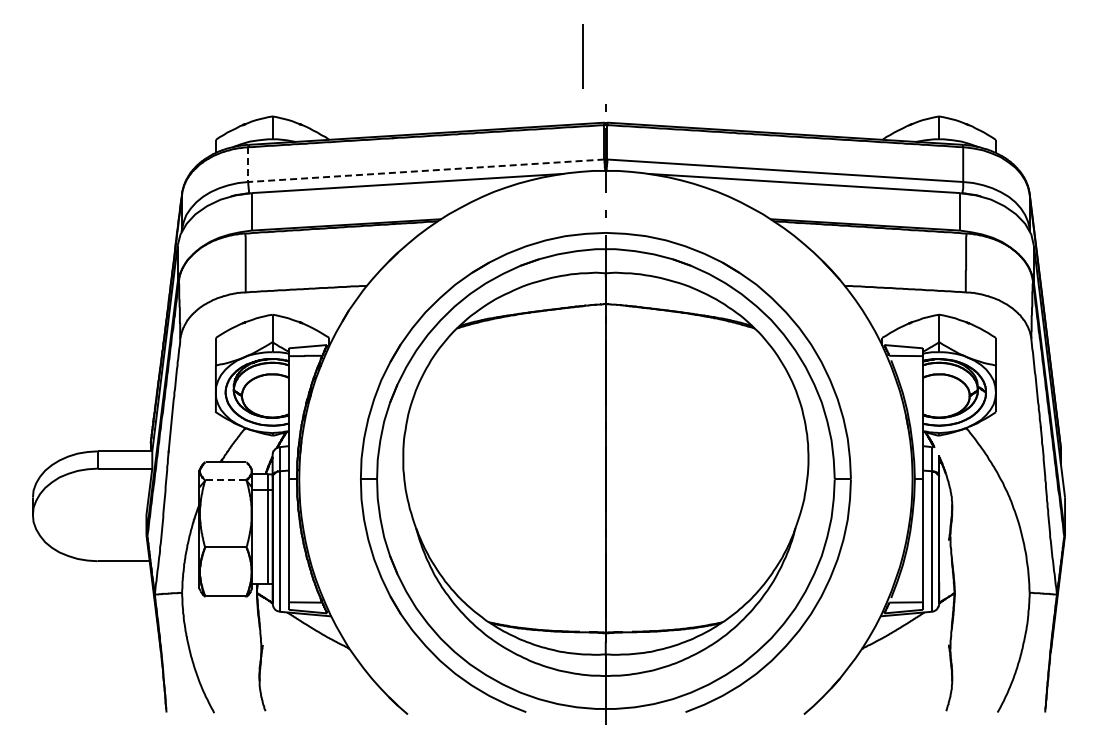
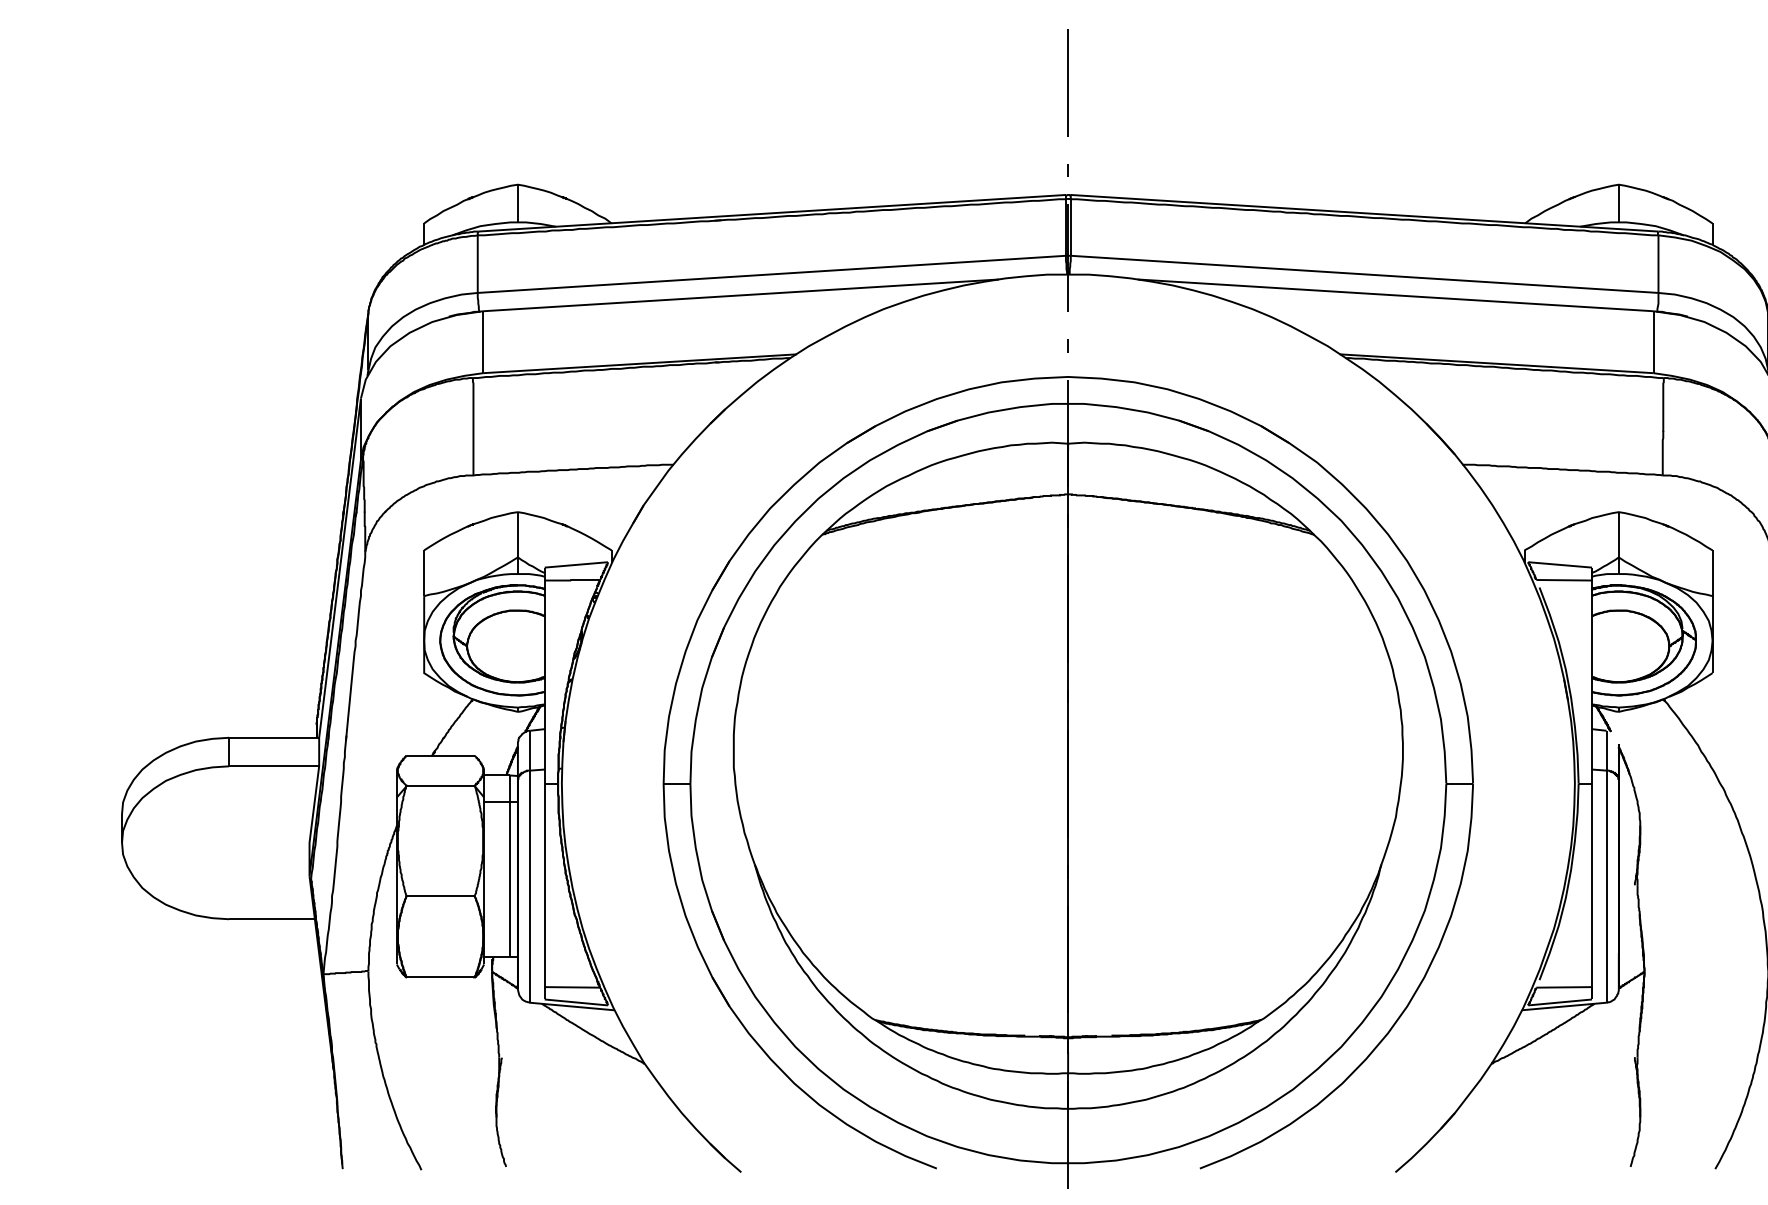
line: (582, 56) -> (1067, 82), moved
line: (407, 171) -> (740, 275), dashed -> solid
line: (225, 480) -> (440, 785), dashed -> solid

